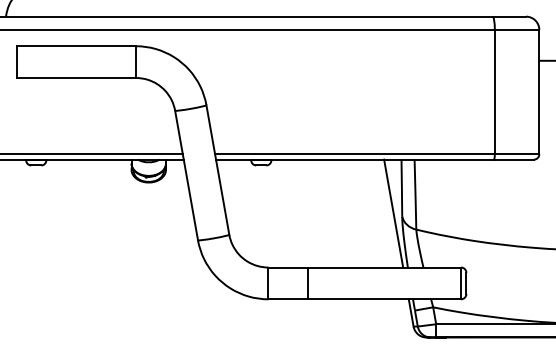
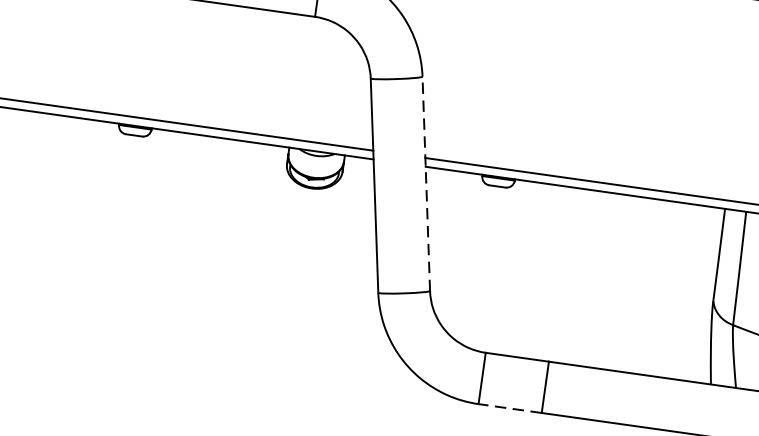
line: (217, 170) -> (425, 184), solid -> dashed
line: (393, 213) -> (699, 293), removed
line: (287, 299) -> (509, 408), solid -> dashed

